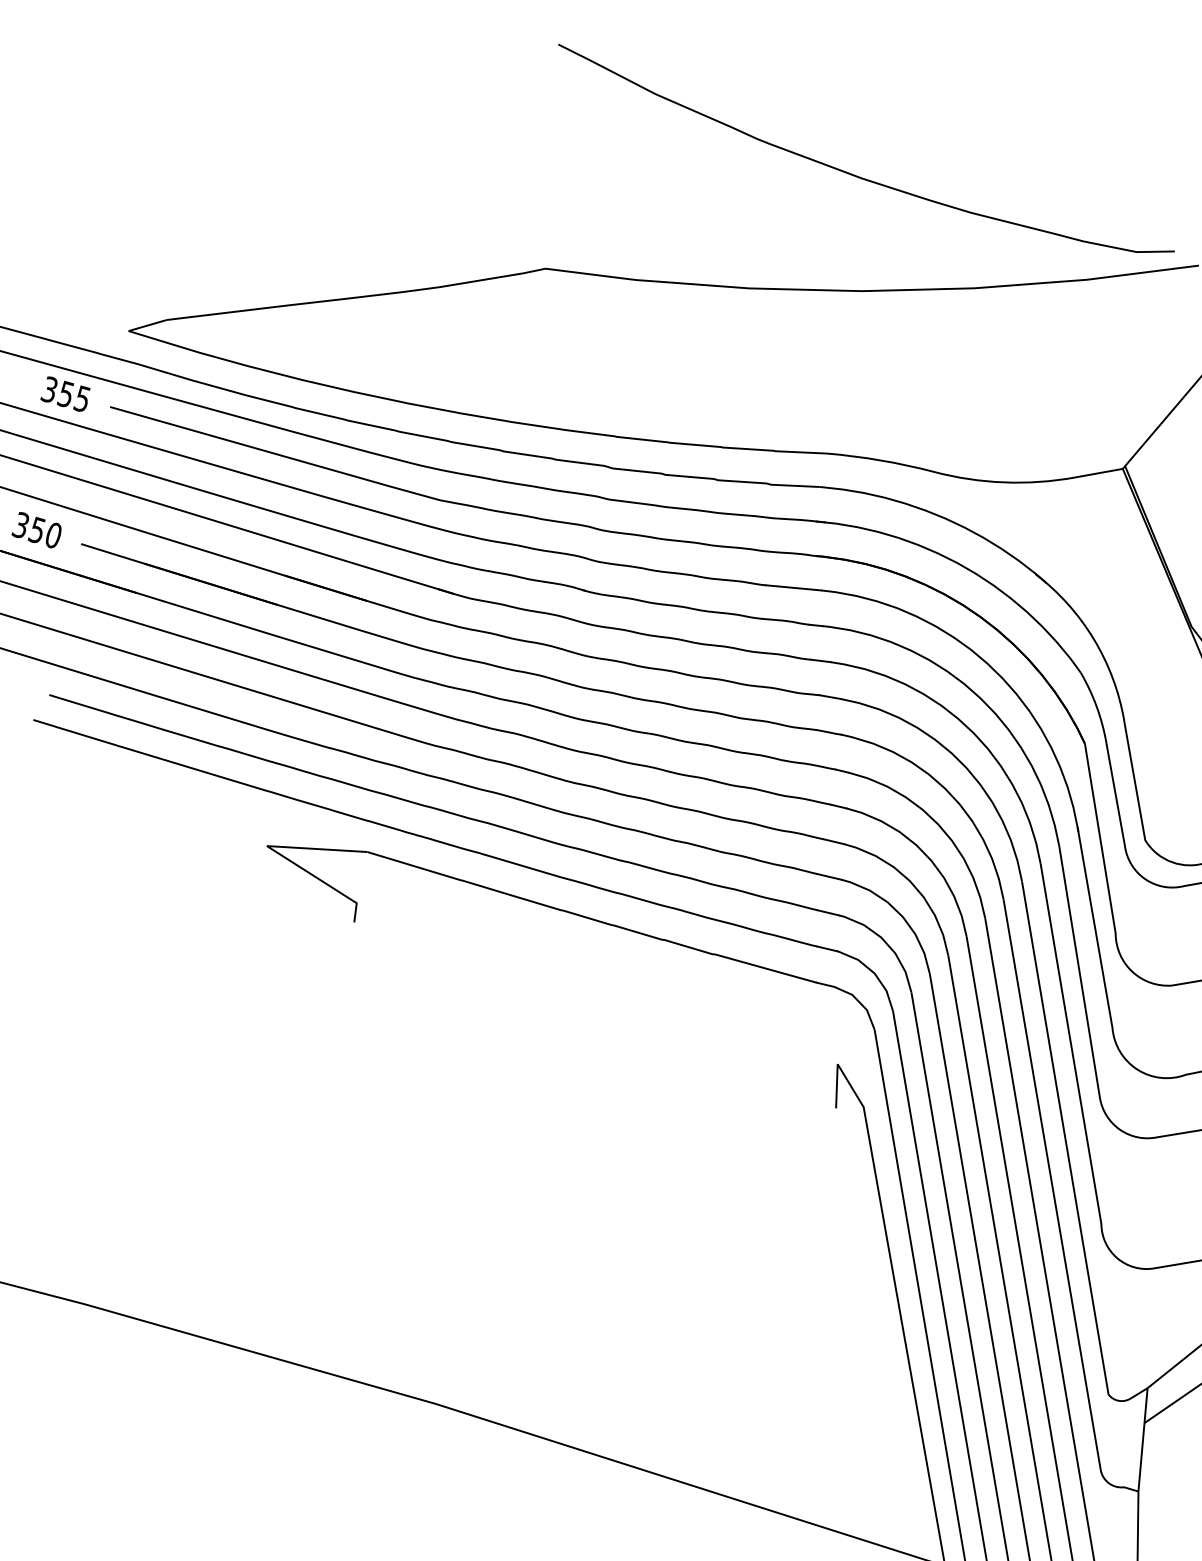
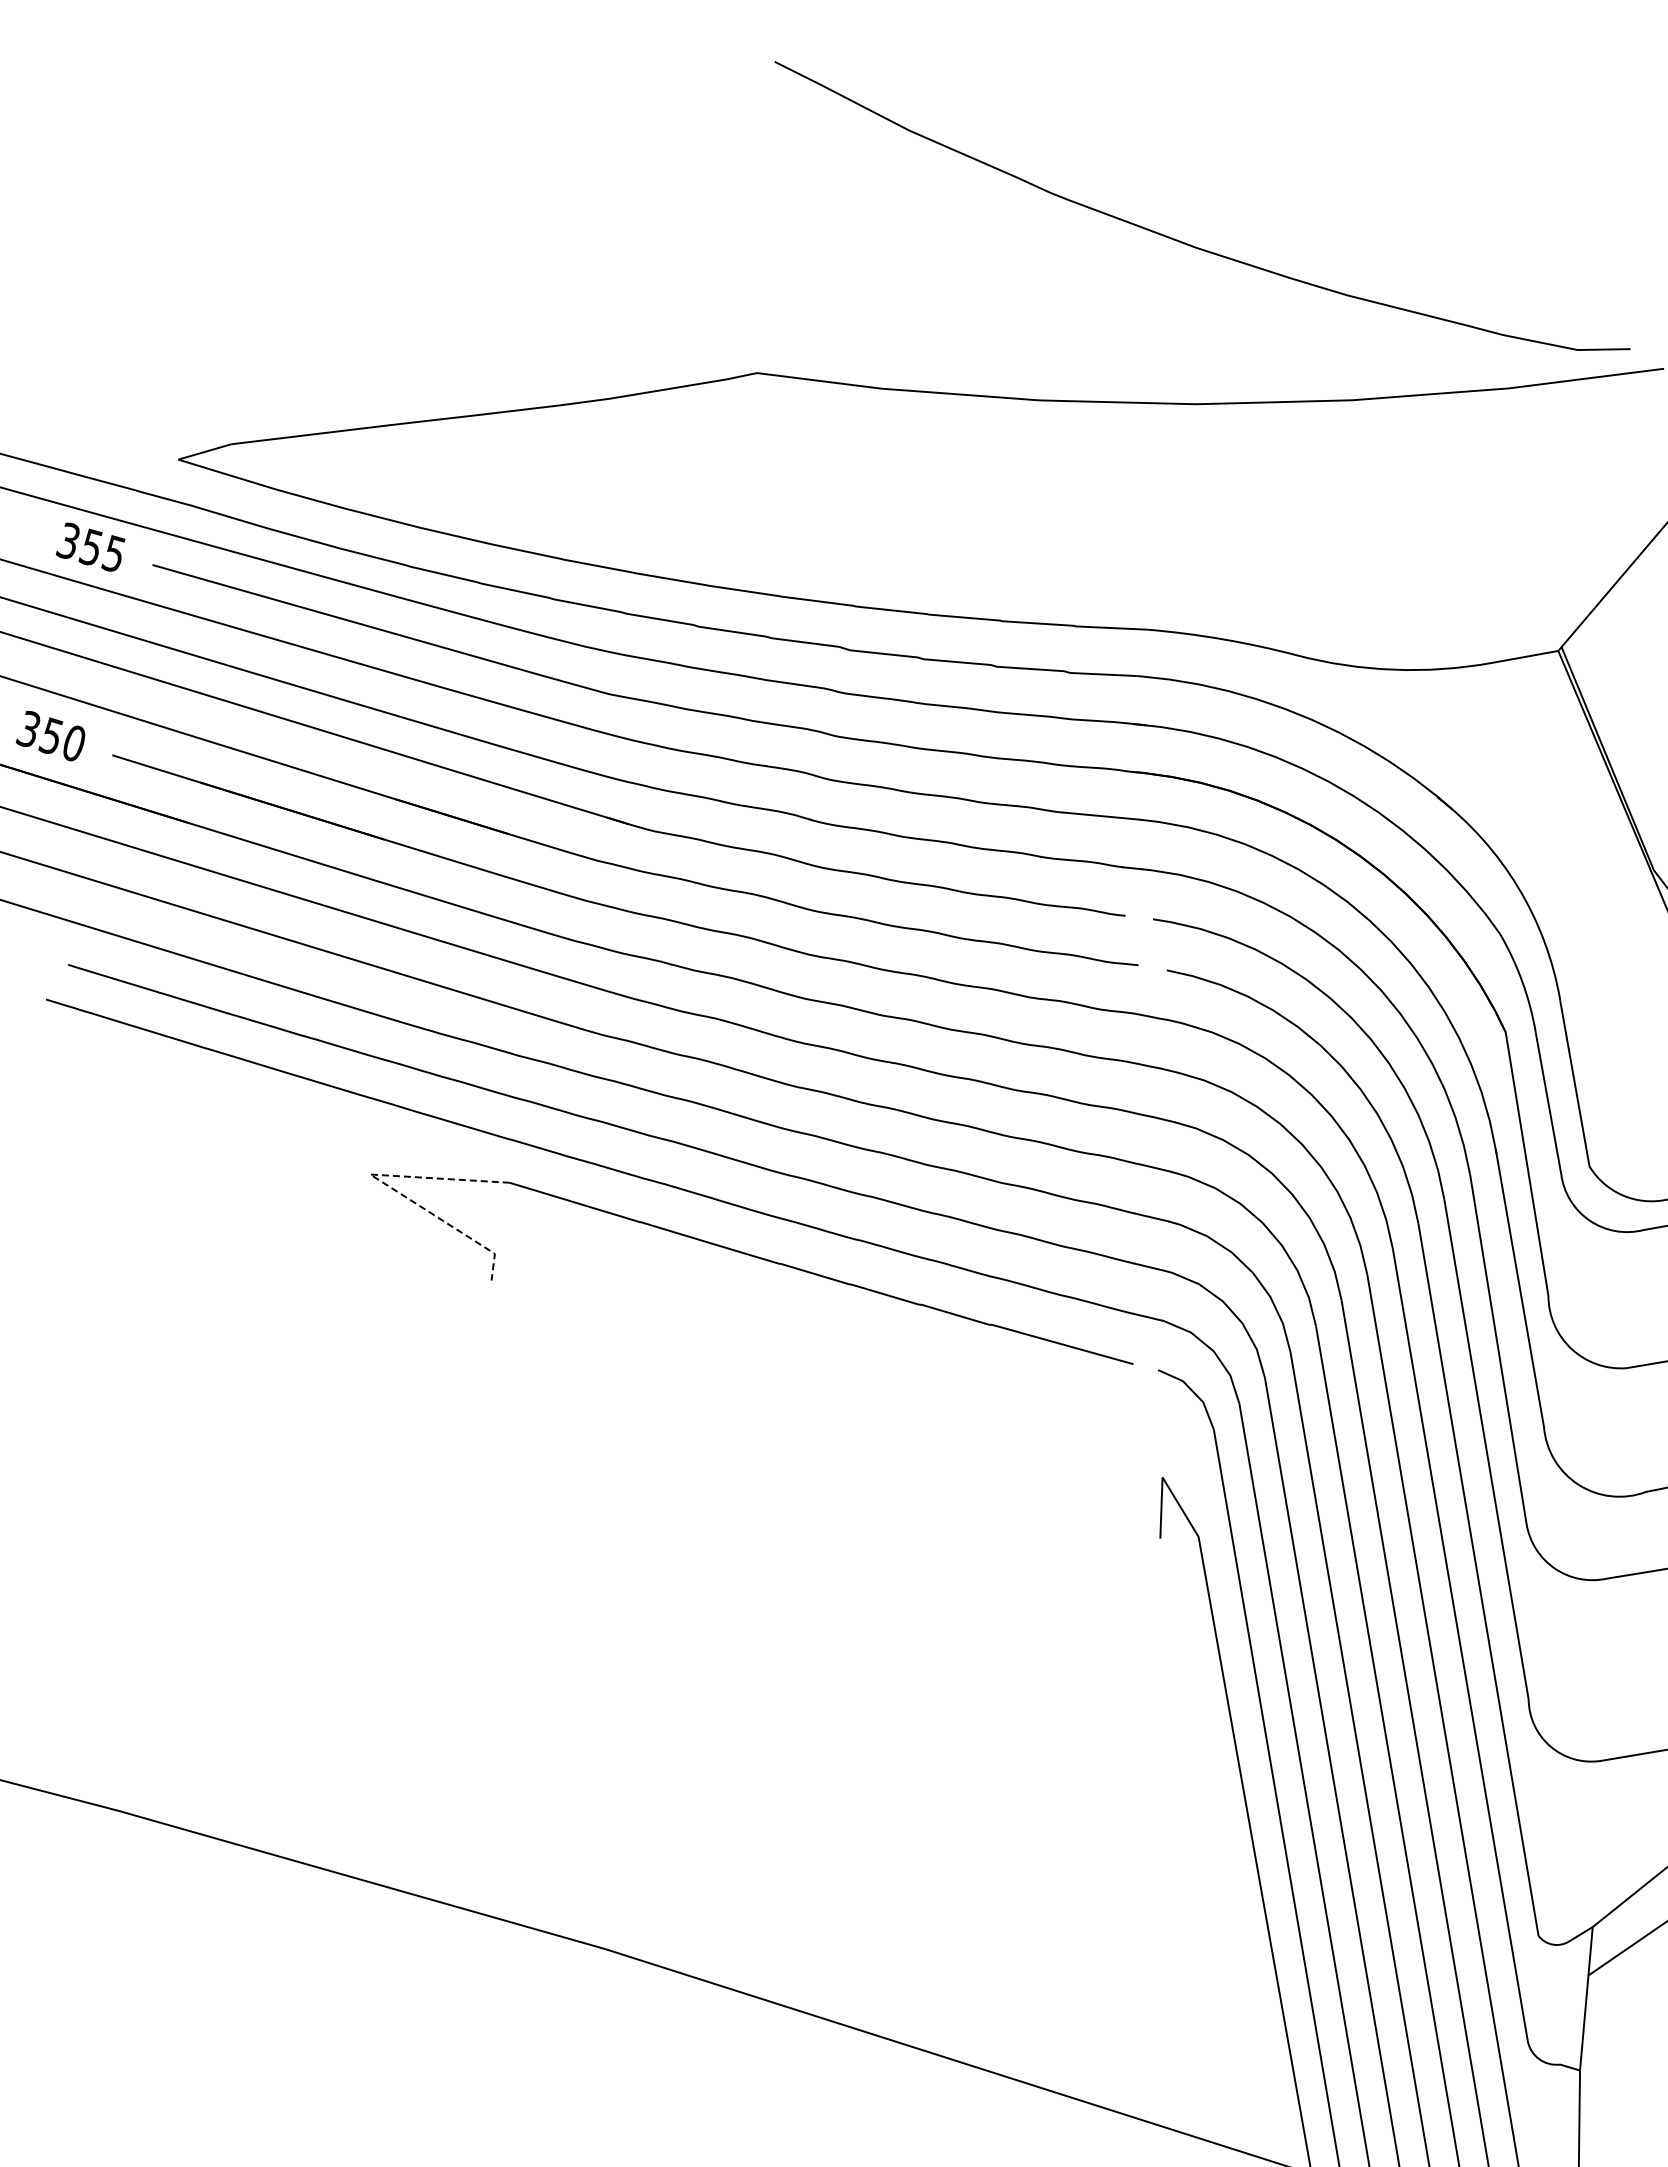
line: (820, 660) -> (1138, 917), removed
line: (830, 696) -> (1152, 967), removed
line: (277, 853) -> (385, 1184), solid -> dashed
line: (825, 985) -> (1145, 1367), removed

